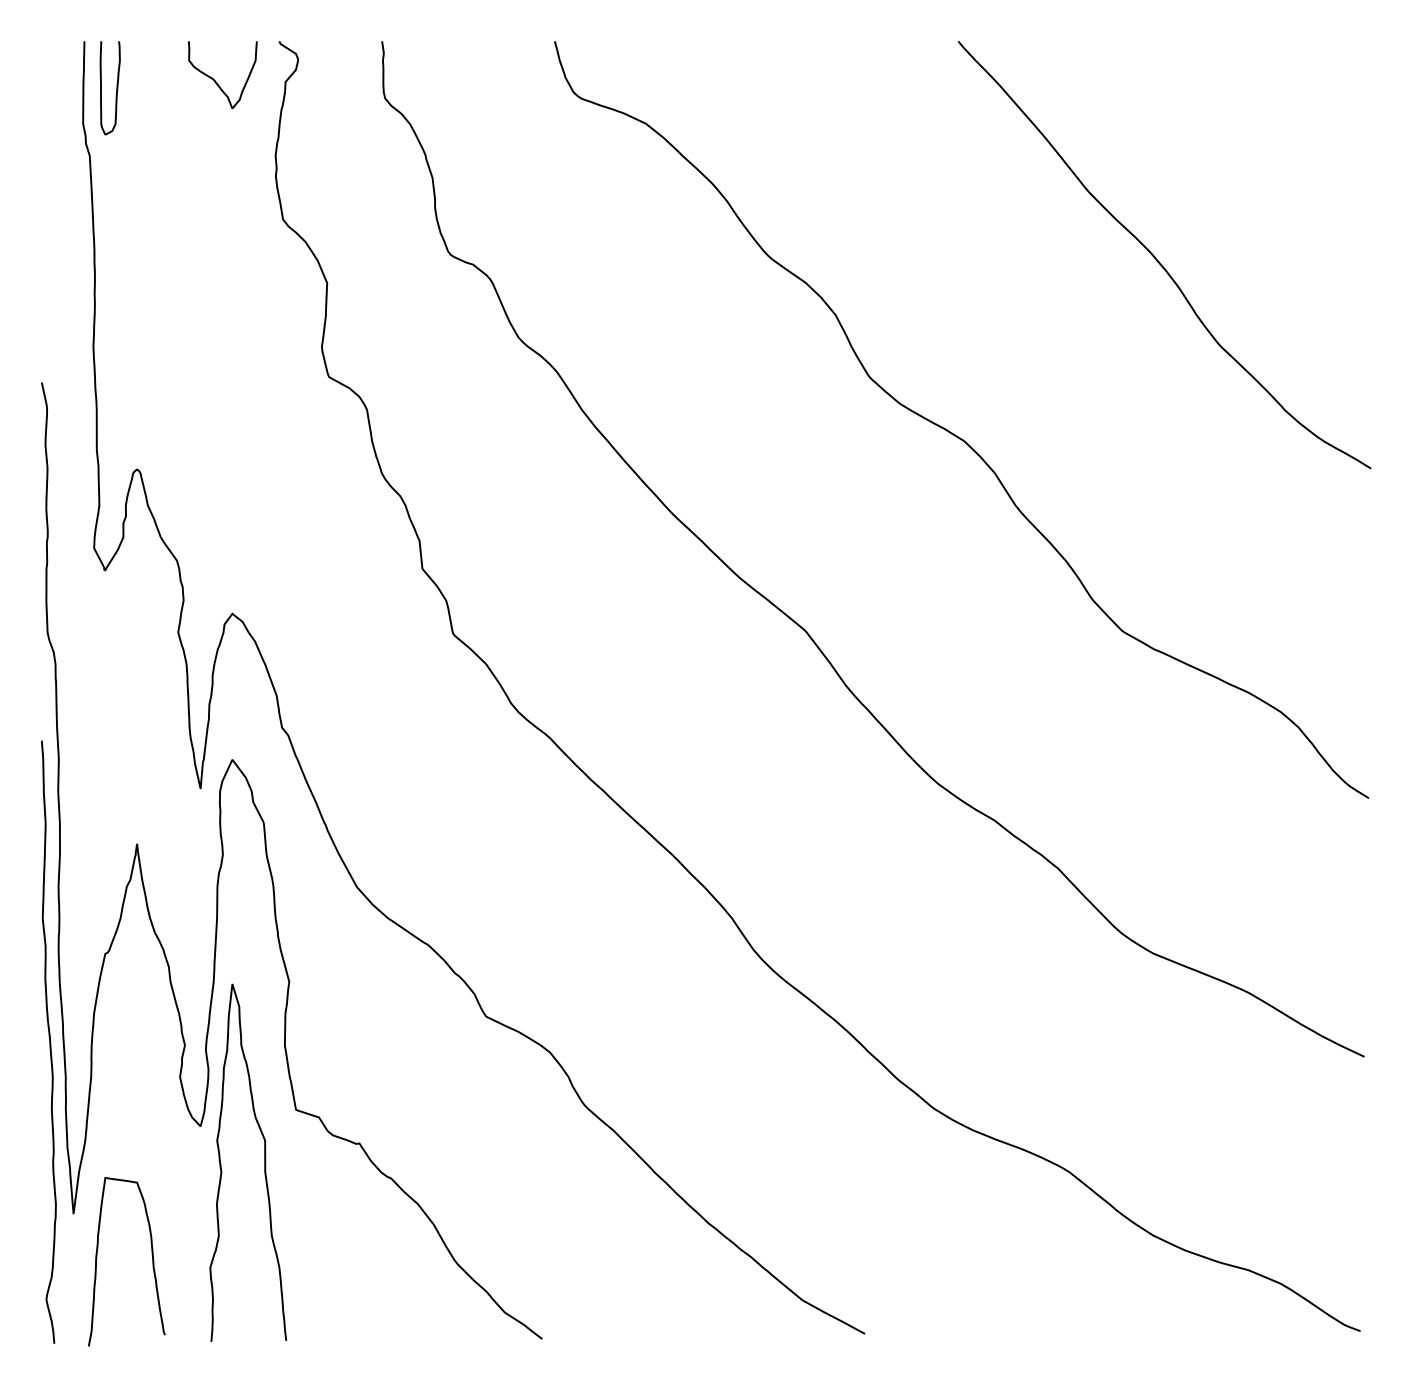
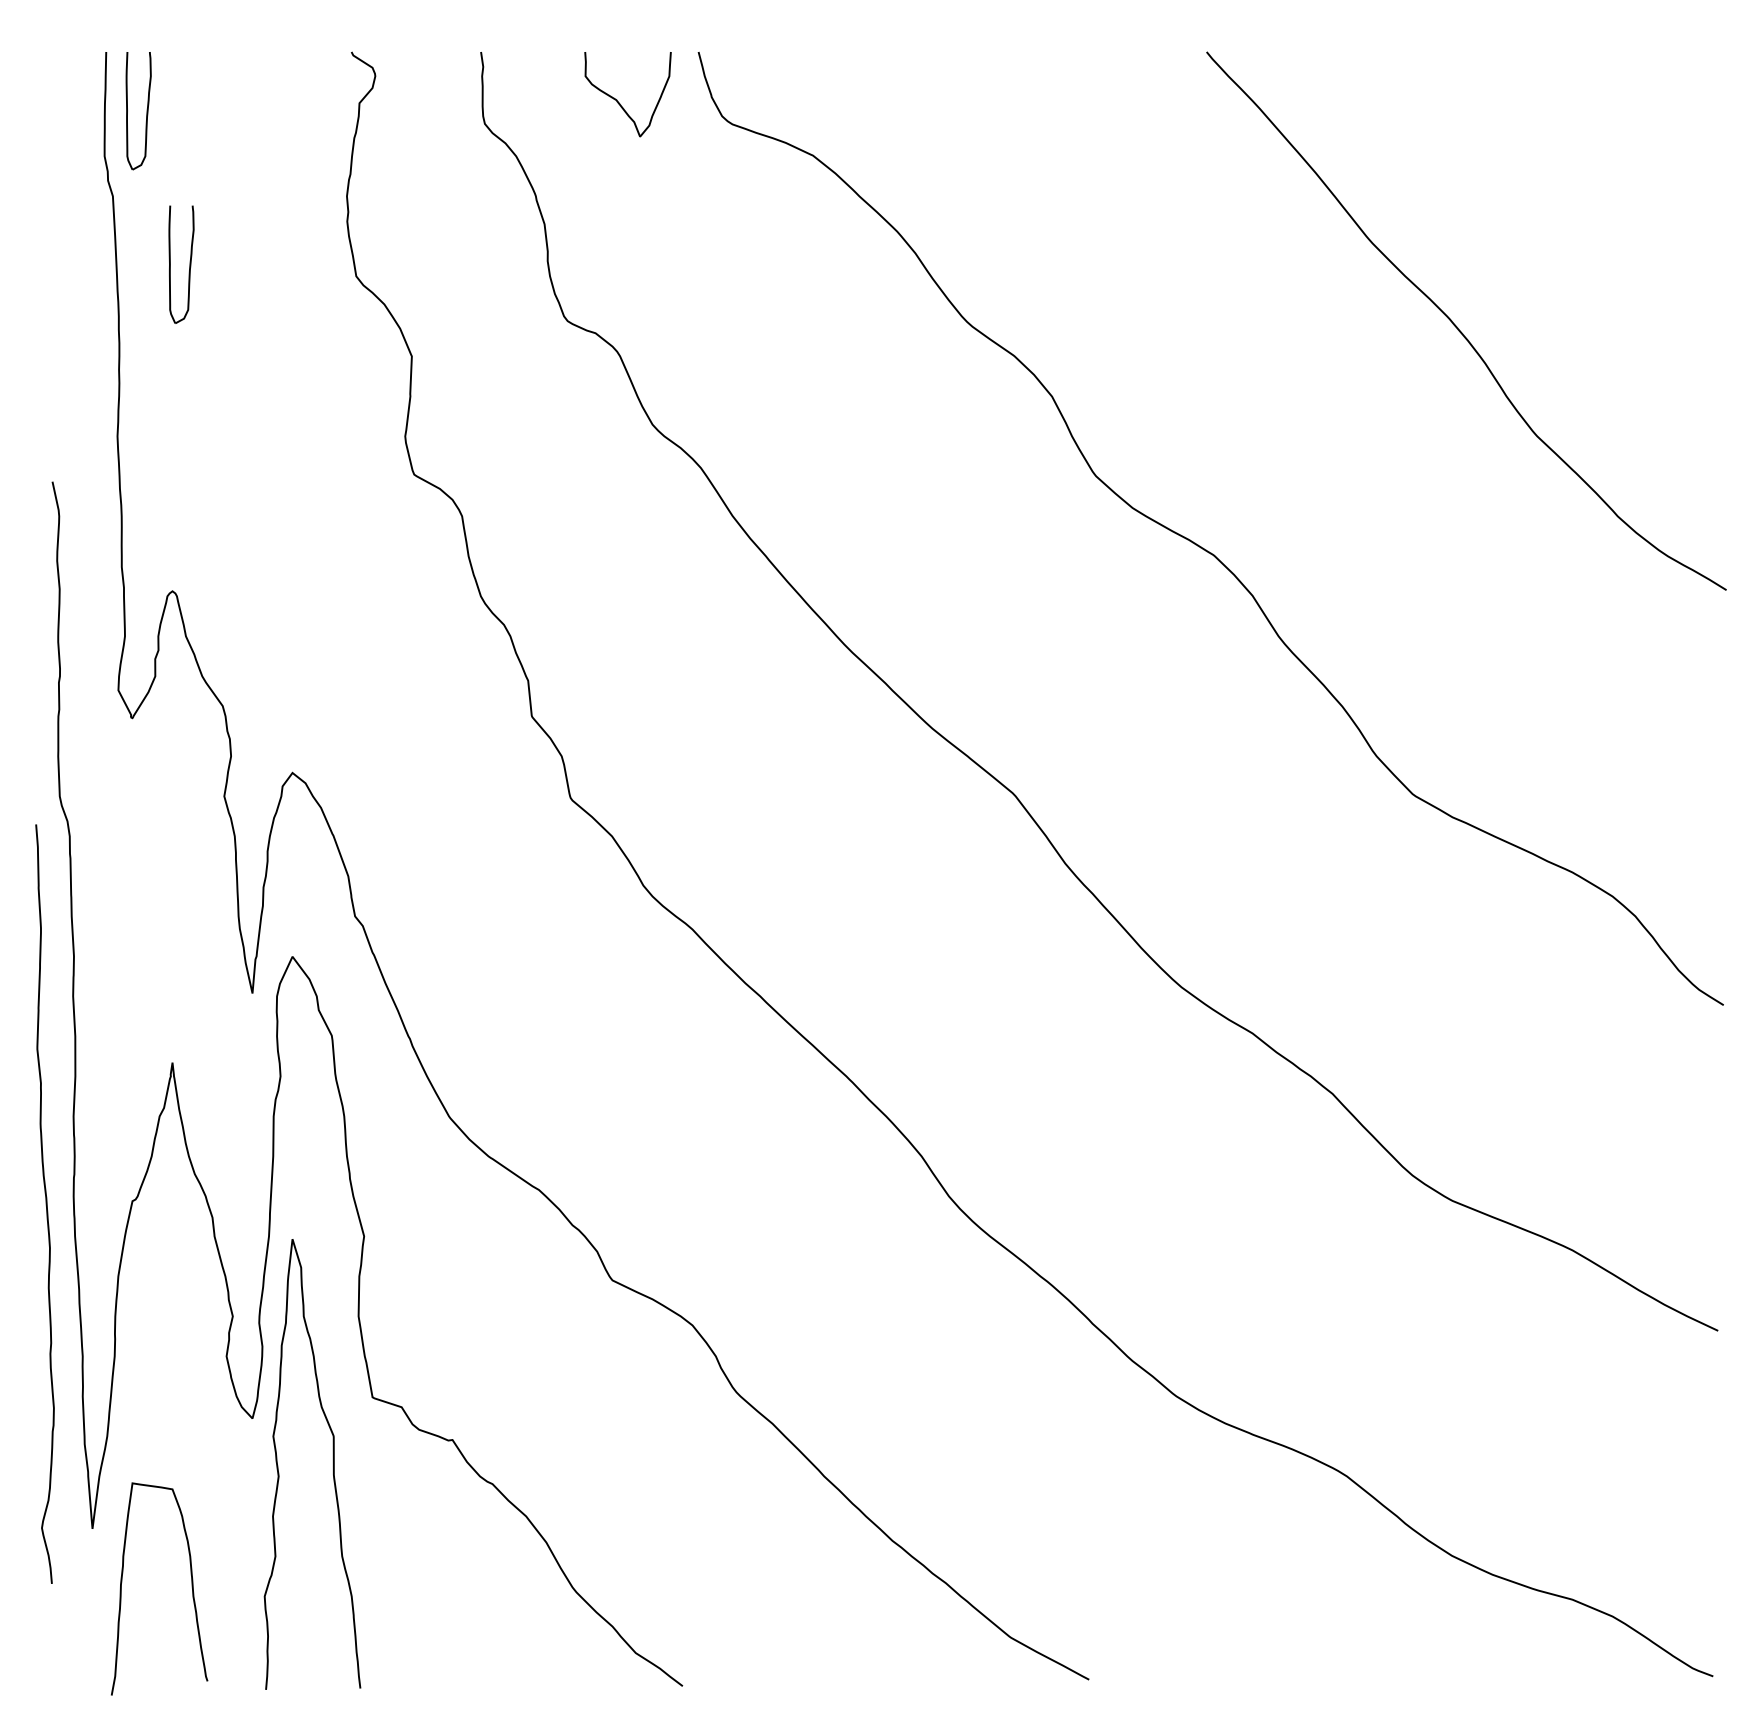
curve: (216, 81) -> (620, 102), moved
part: (150, 210) -> (189, 265), added
curve: (49, 1041) -> (45, 1203), moved

